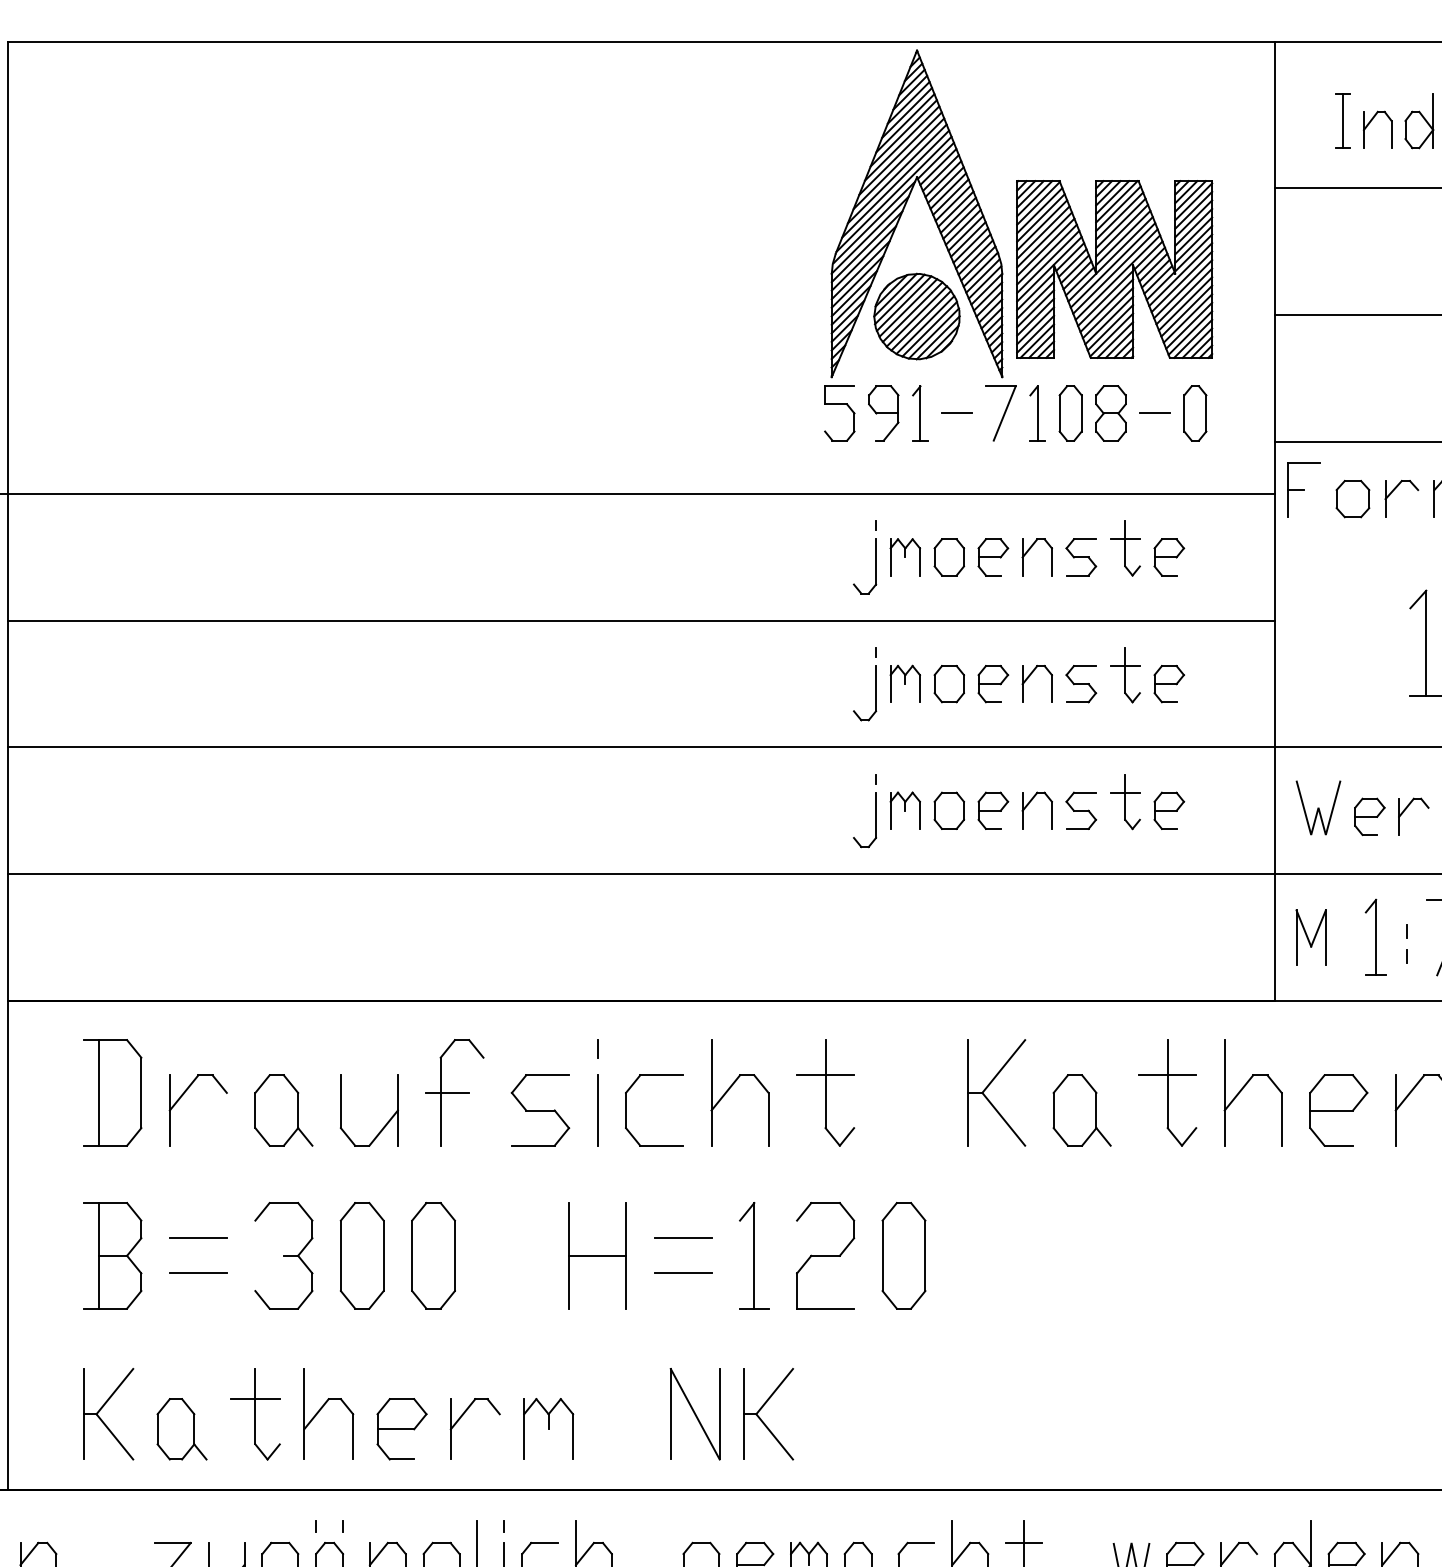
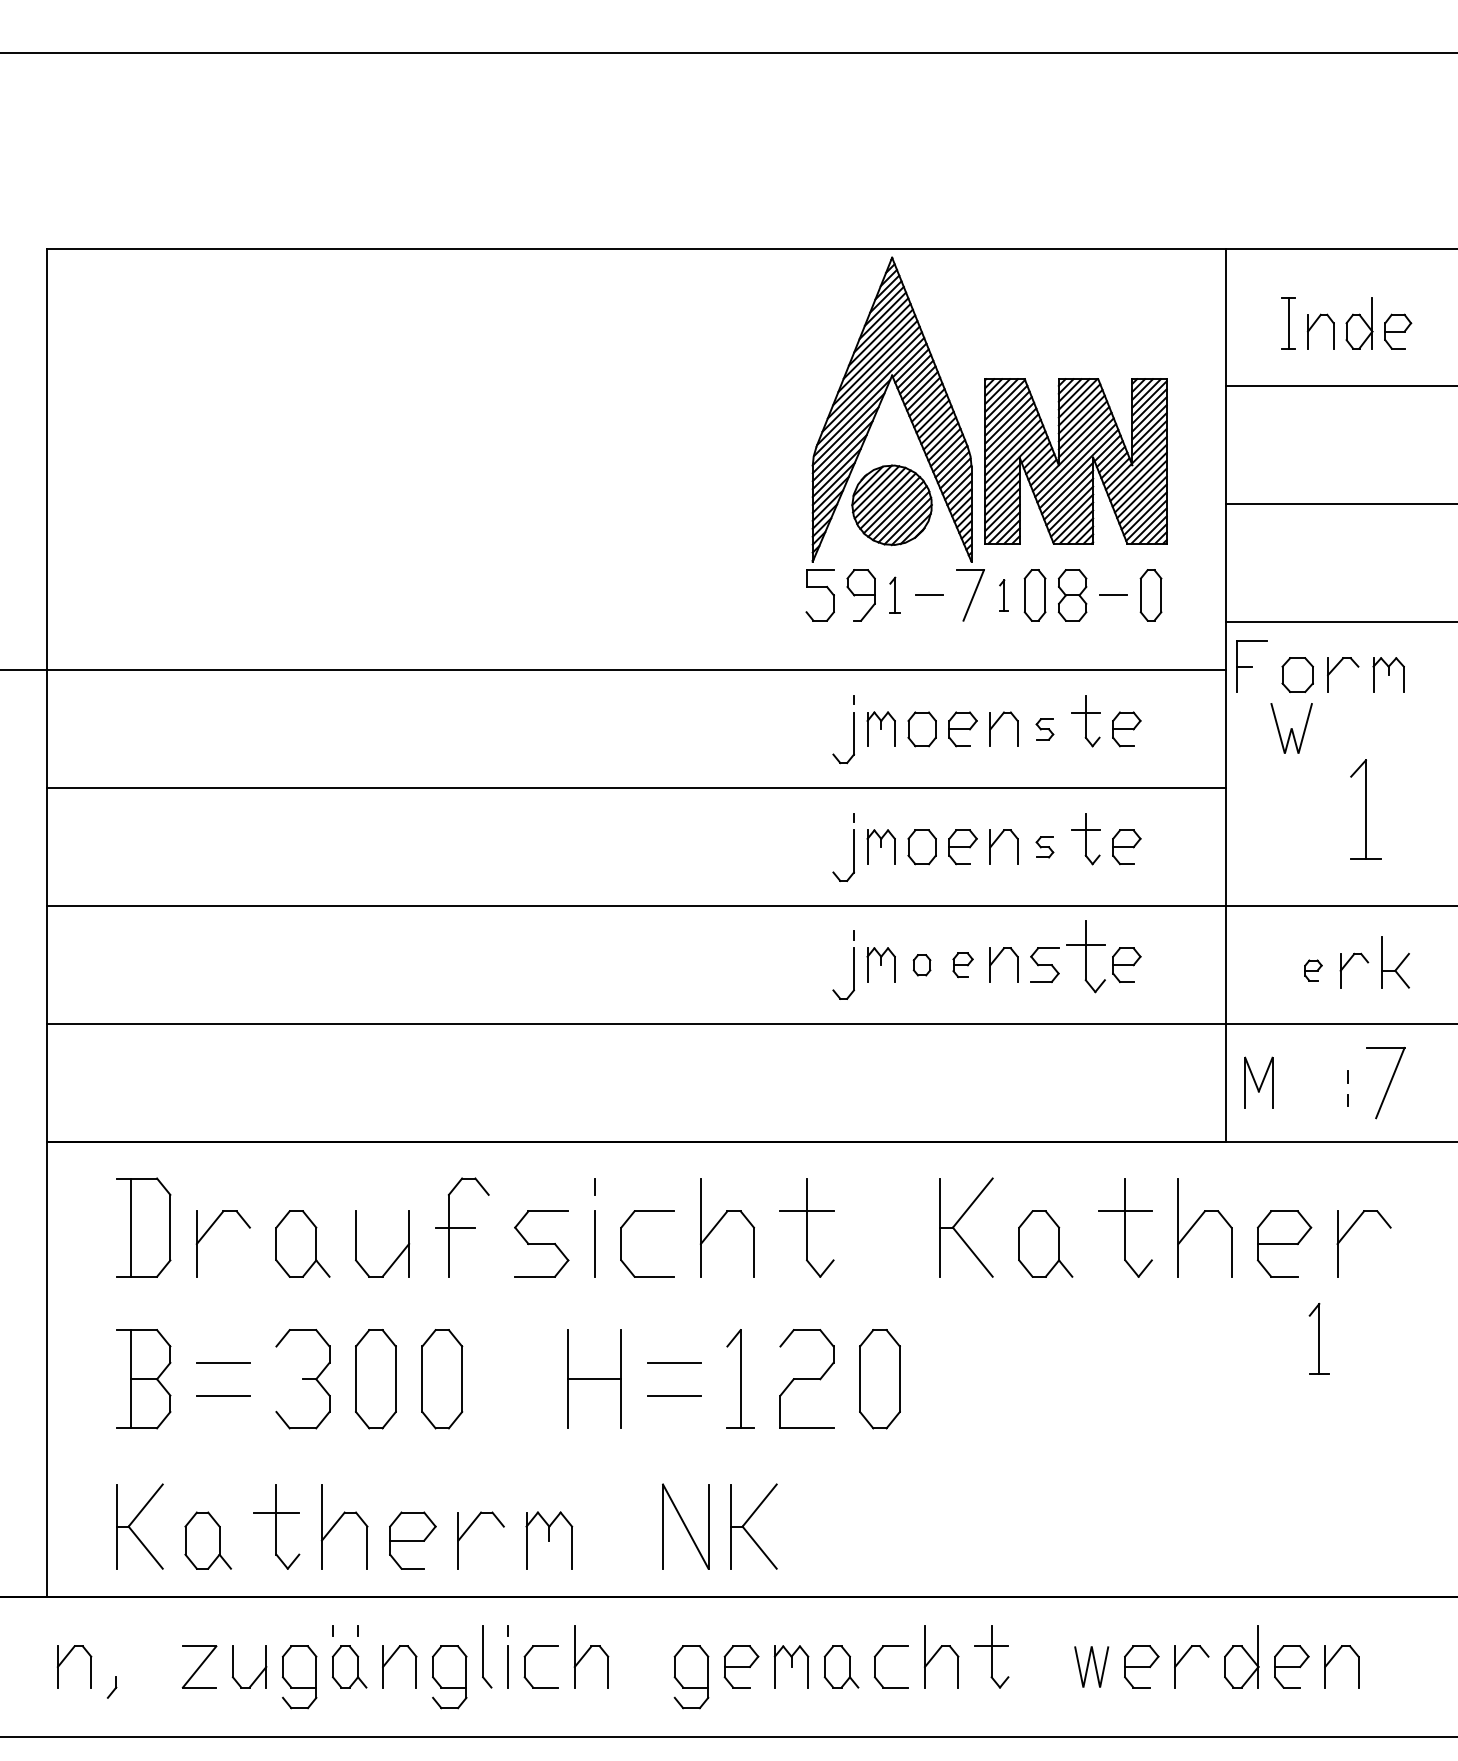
part: (919, 413) -> (894, 595), size x0.7
part: (1036, 413) -> (1003, 595), size x0.6
part: (1080, 557) -> (1044, 729), size x0.6
part: (1080, 684) -> (1044, 847), size x0.6
part: (1124, 801) -> (1085, 956), size x1.4
line: (1318, 807) -> (1291, 728), moved
part: (948, 811) -> (921, 965), size x0.6
part: (992, 811) -> (962, 965), size x0.7
part: (1369, 816) -> (1313, 970), size x0.6
part: (1375, 936) -> (1318, 1338), moved

